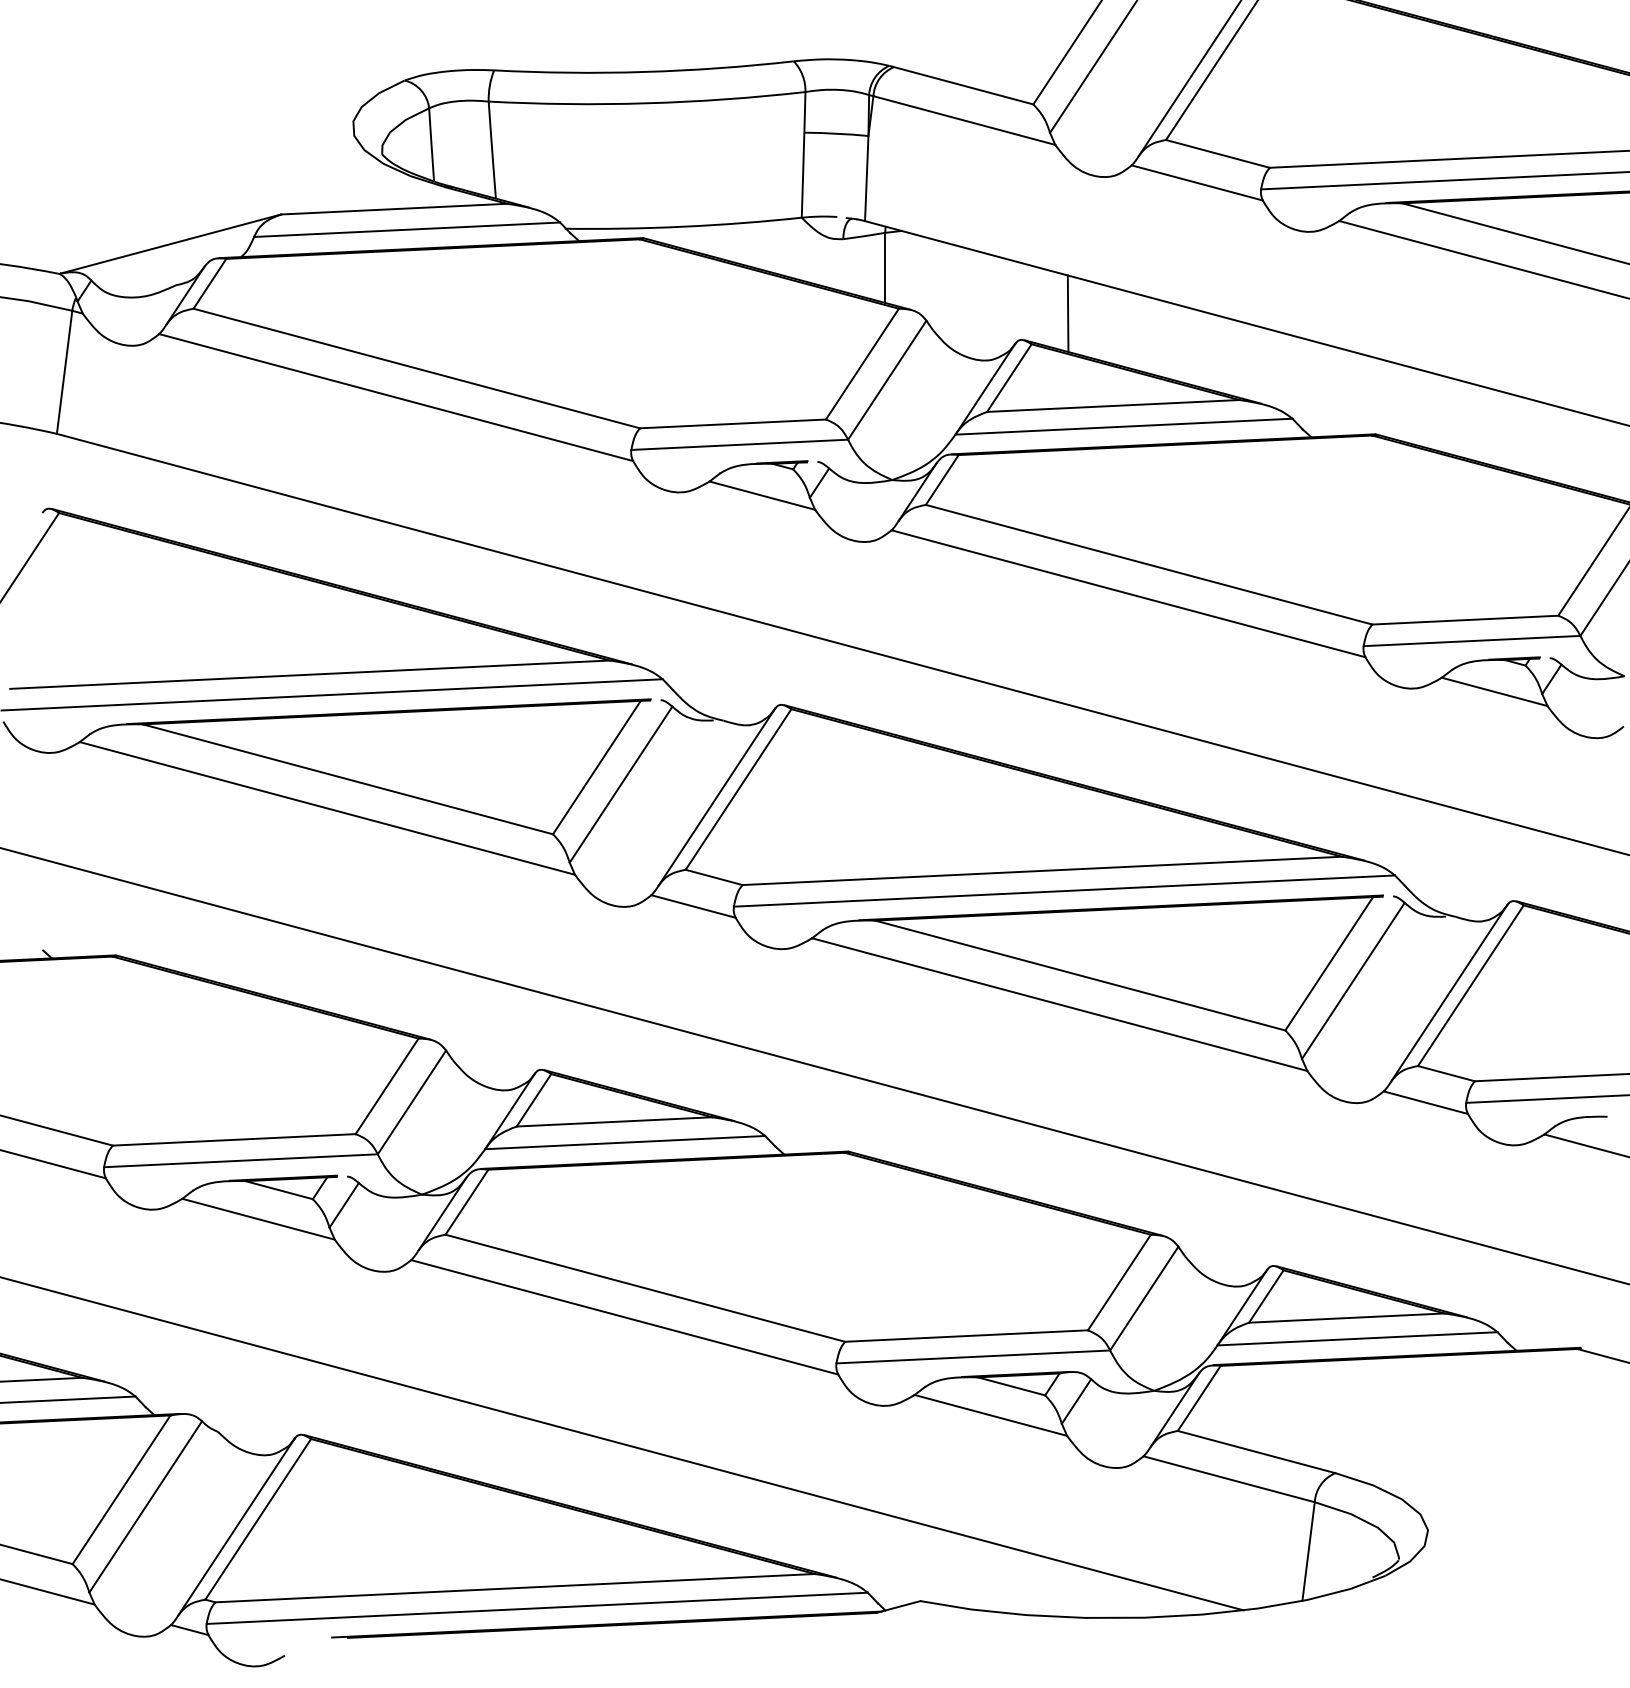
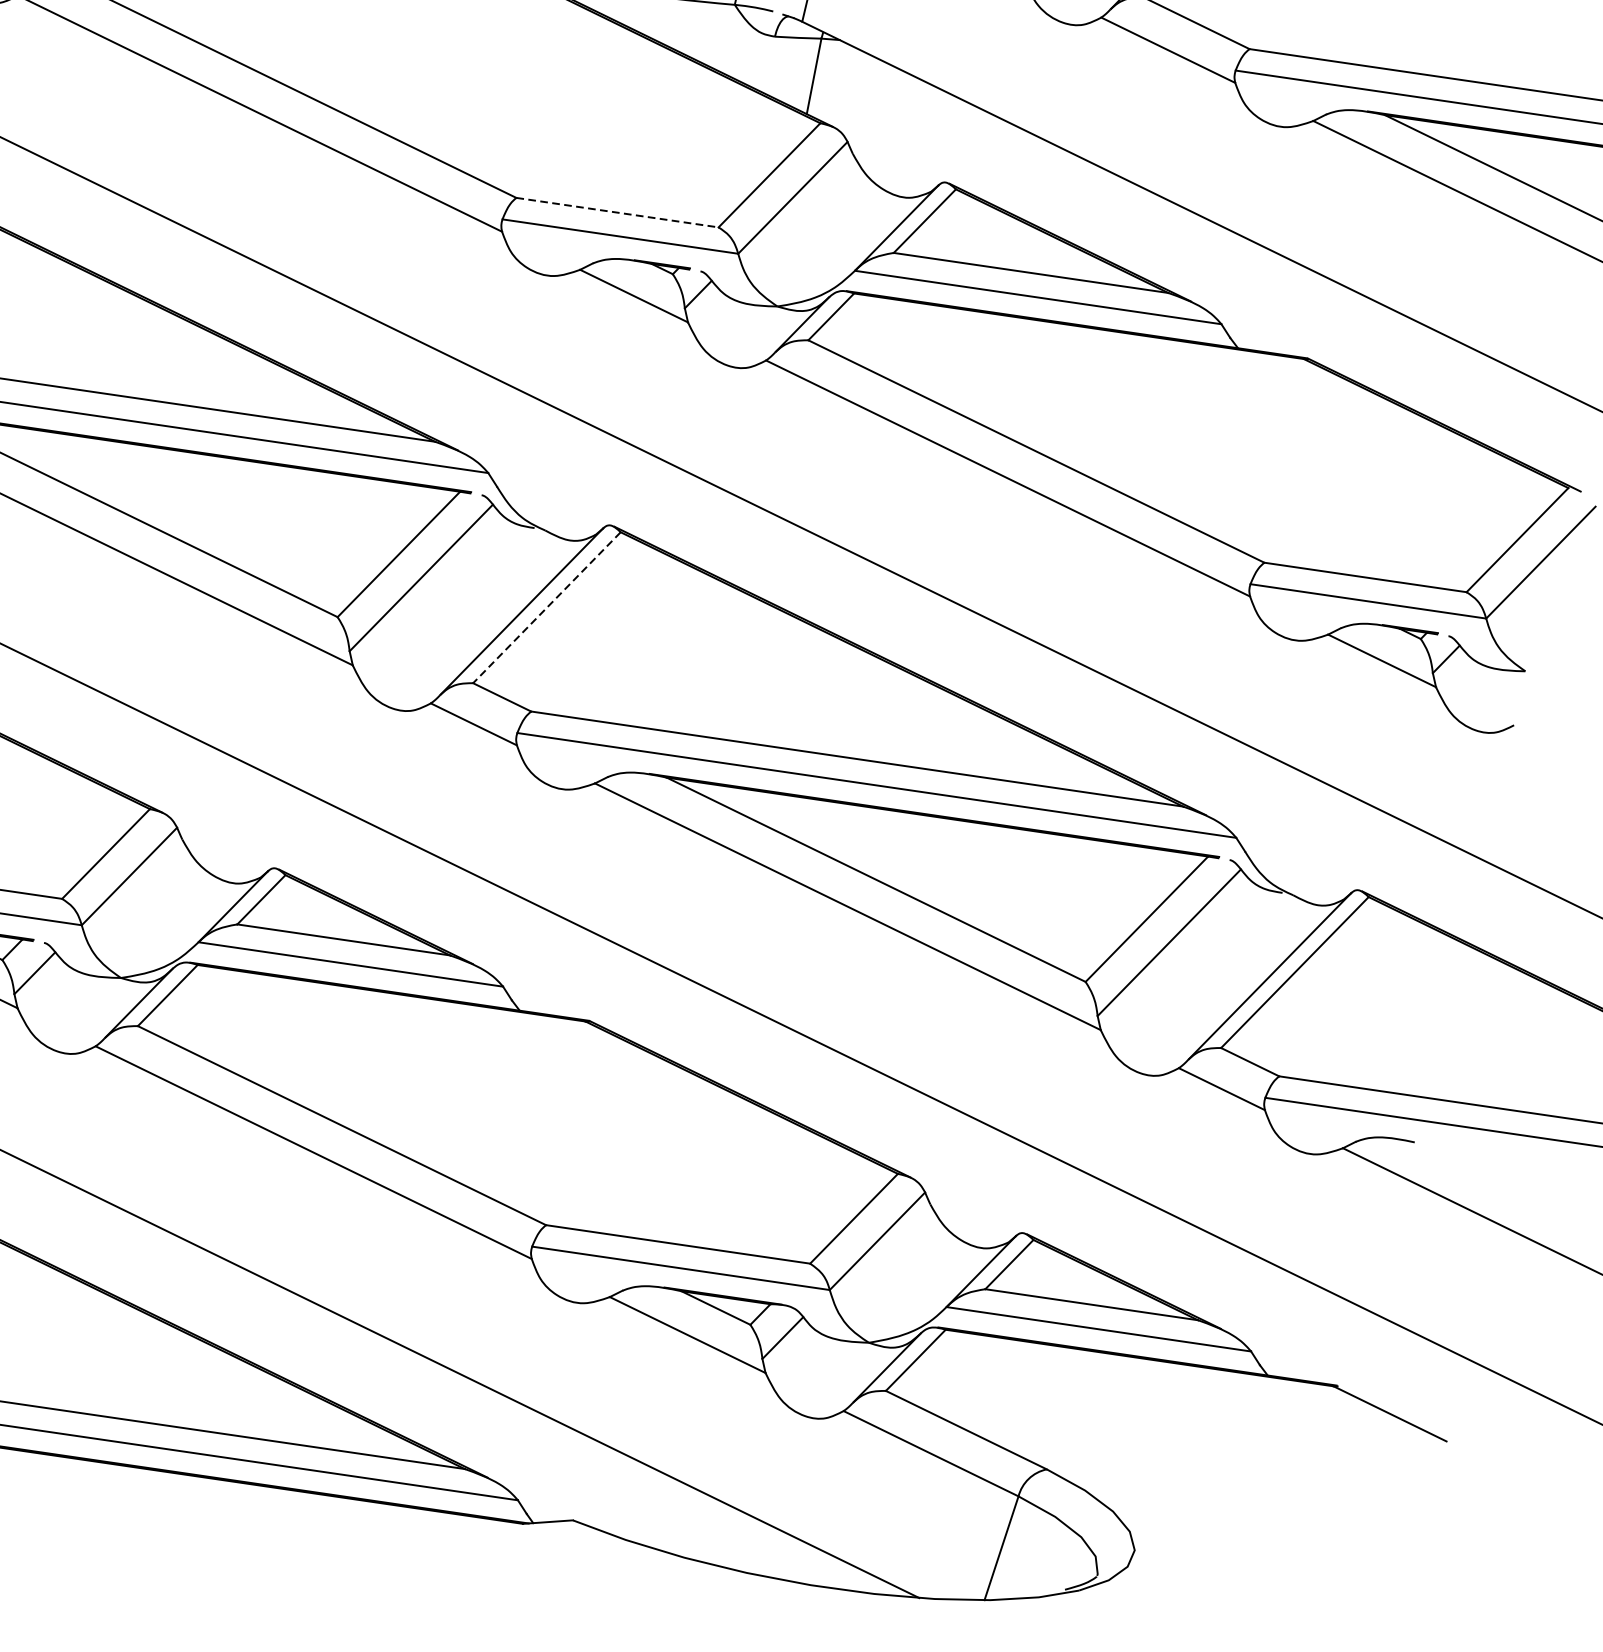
line: (1067, 313) -> (1001, 163), removed
line: (733, 423) -> (618, 212), solid -> dashed
line: (738, 789) -> (546, 607), solid -> dashed

